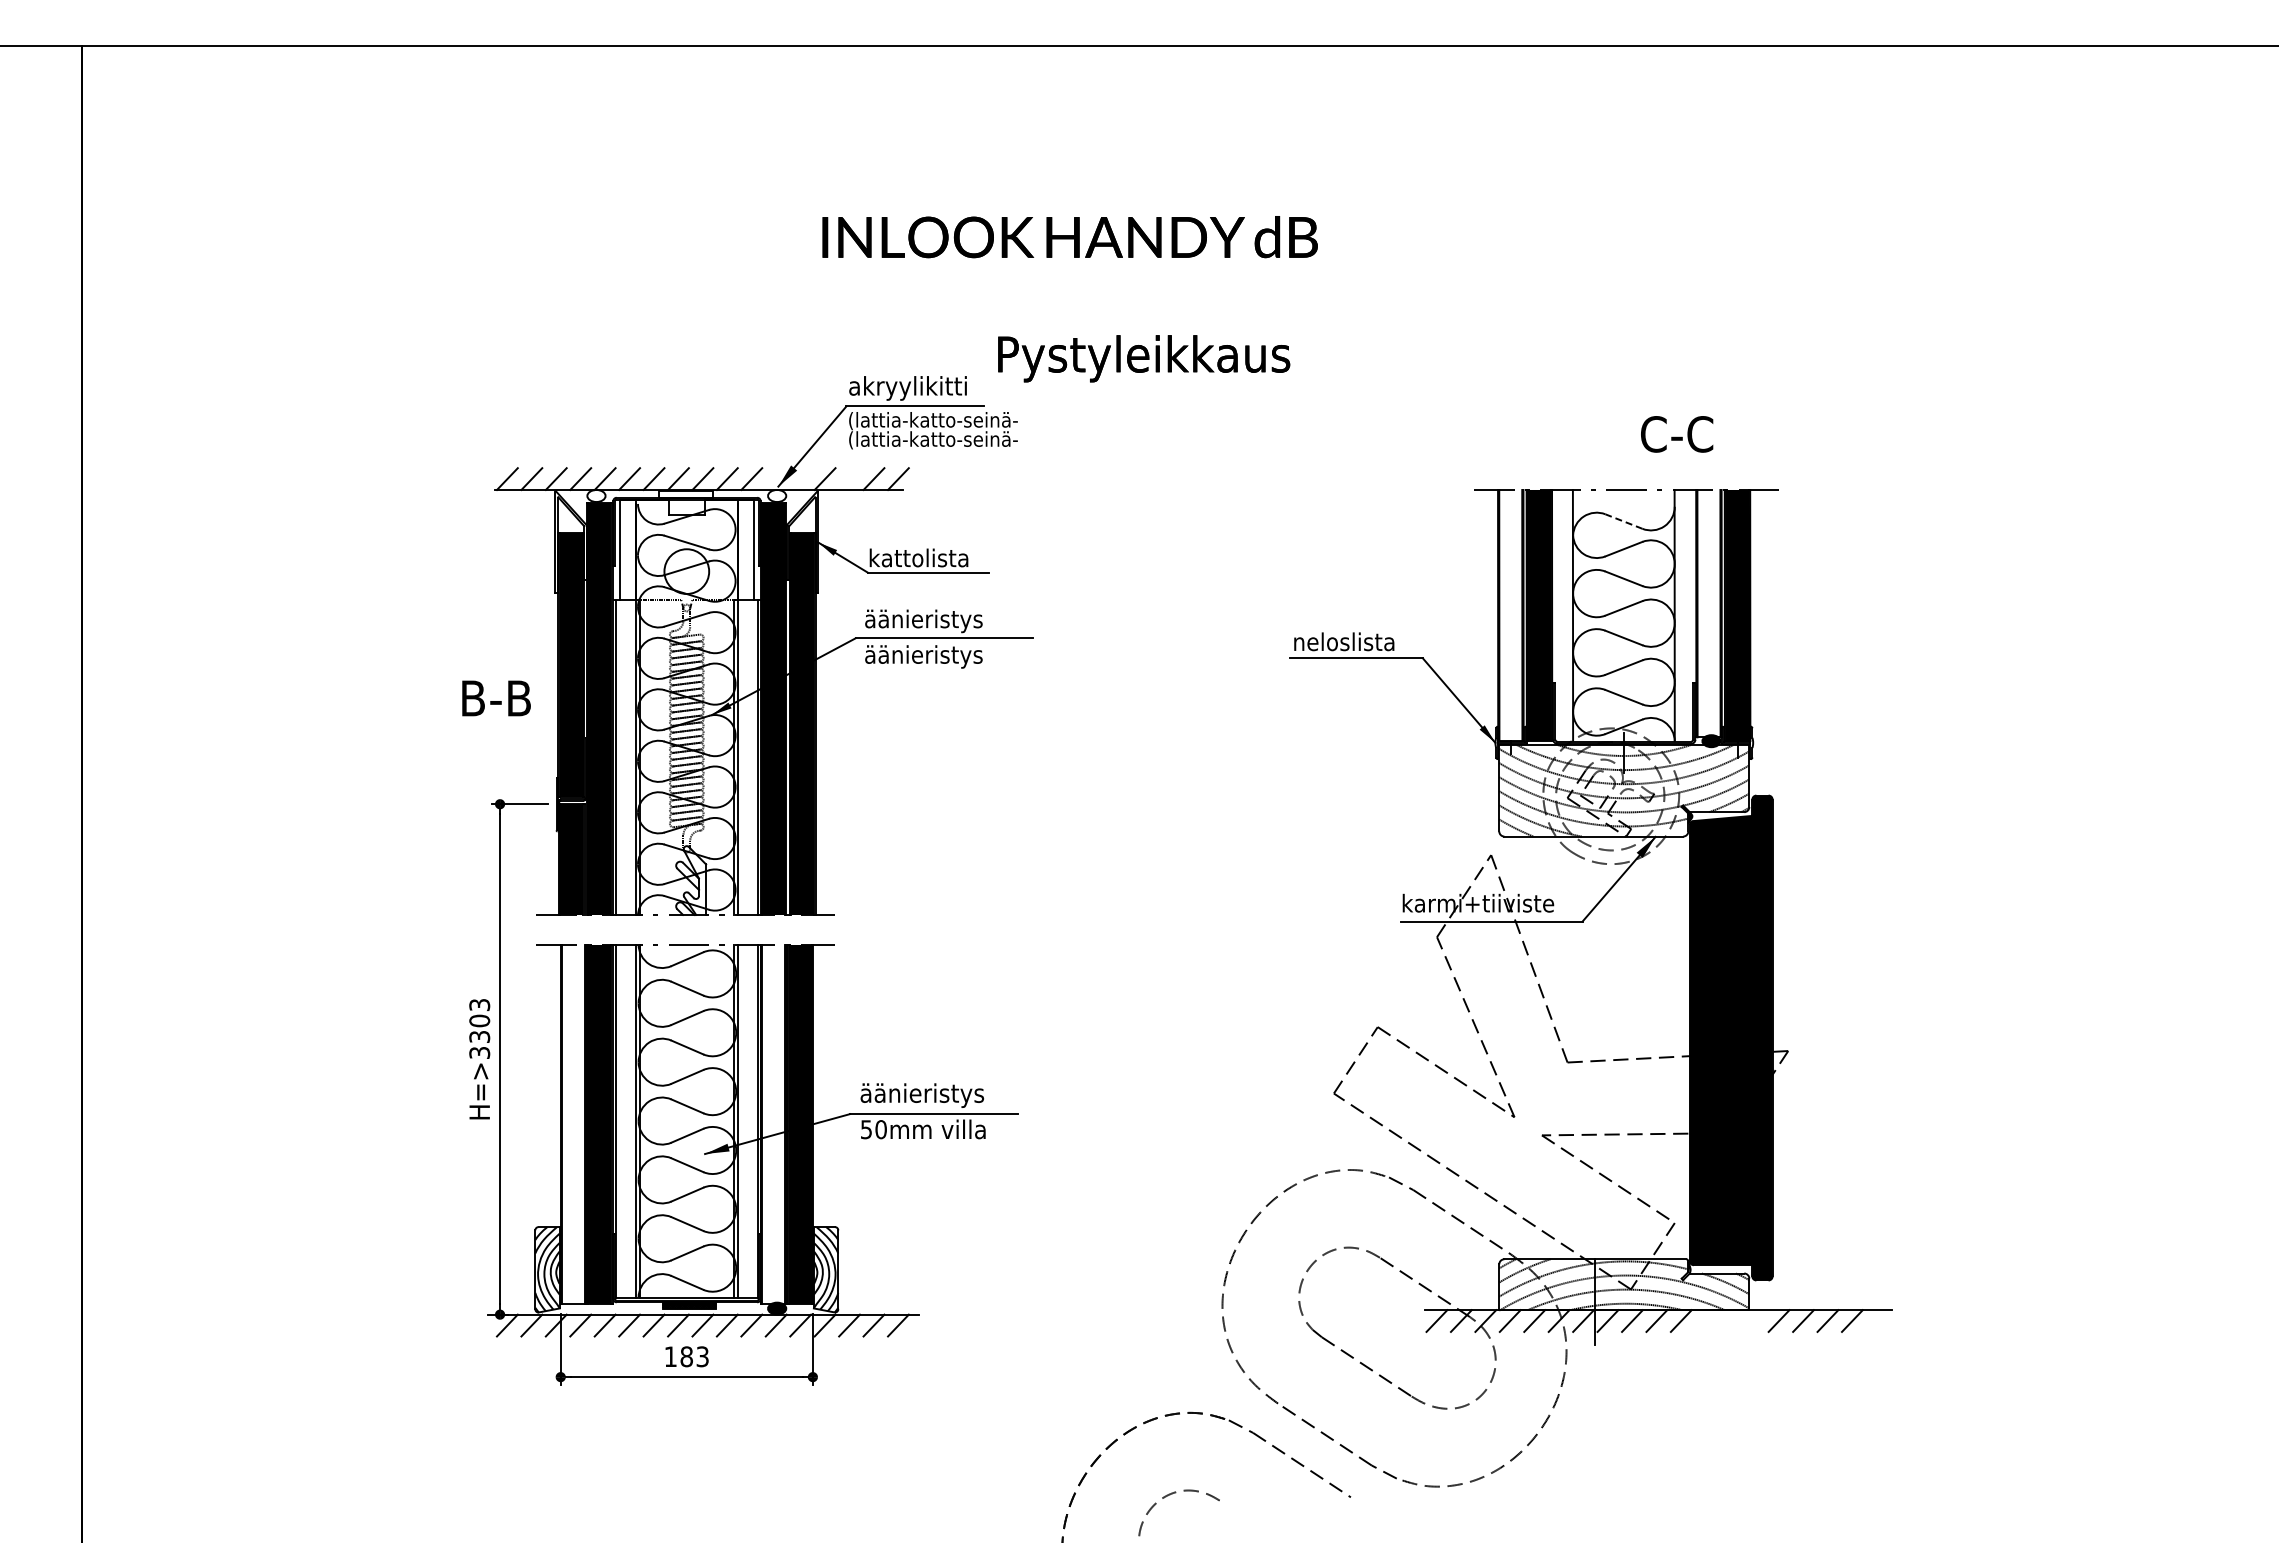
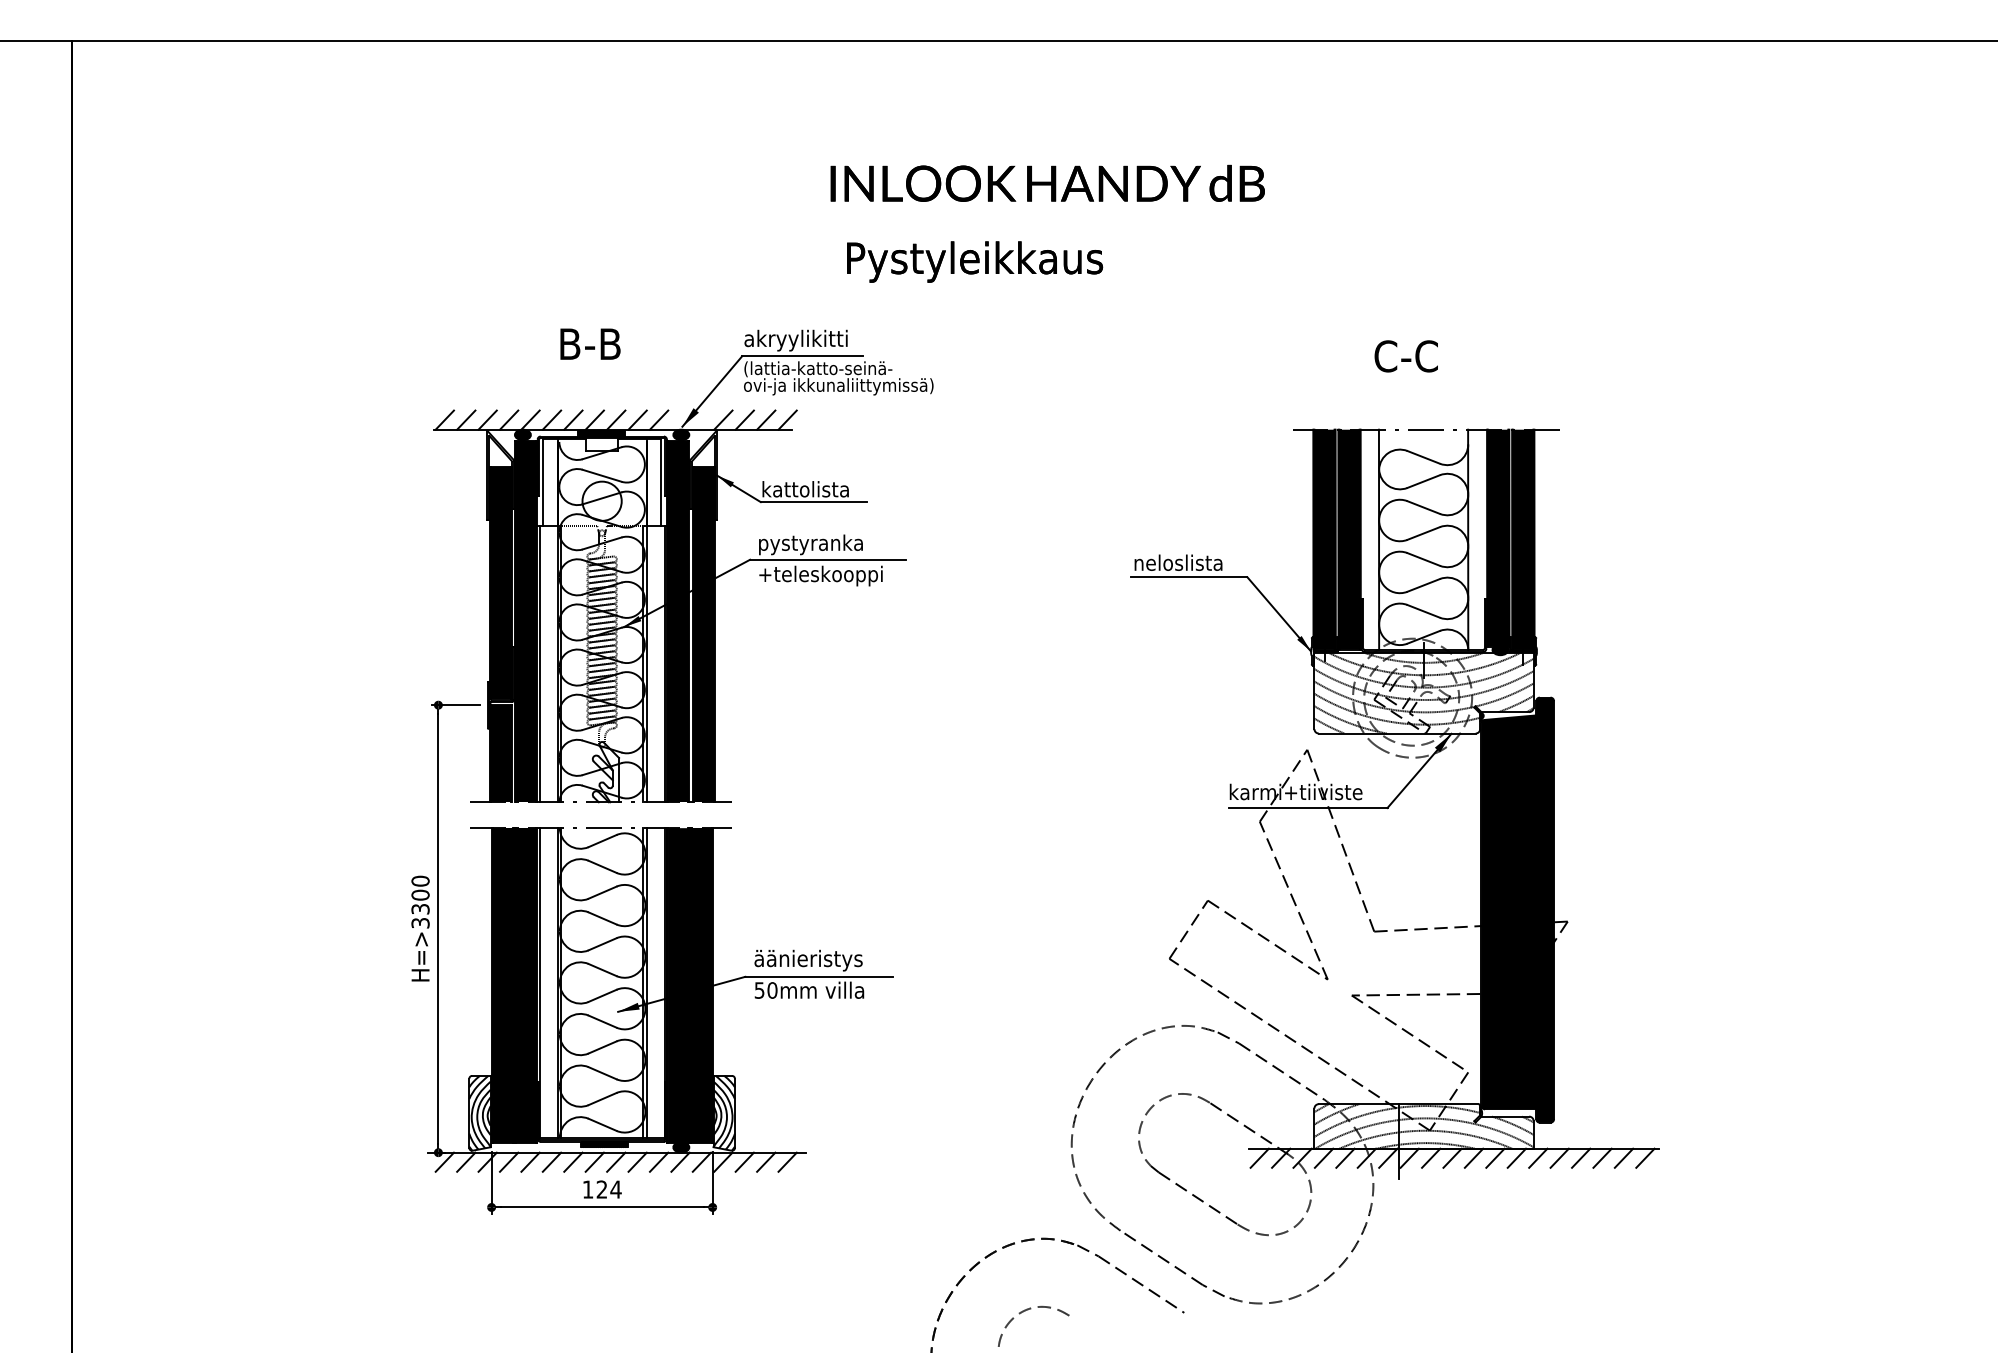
text: (1069, 237) -> (1047, 183), moved
text: (1144, 358) -> (975, 261), moved
text: (1677, 434) -> (1406, 356), moved
text: (956, 440) -> (838, 386), (lattia-katto-seinä- -> ovi-ja ikkunaliittymissä)
line: (849, 479) -> (744, 420), added
hatch: (685, 494) -> (600, 433), added
fill: (596, 496) -> (522, 435), added
fill: (777, 496) -> (681, 435), added
line: (1623, 521) -> (1423, 457), dashed -> solid
fill: (1708, 613) -> (1497, 537), added
fill: (1510, 614) -> (1324, 538), added
text: (924, 621) -> (810, 544), äänieristys -> pystyranka
text: (935, 656) -> (820, 575), äänieristys -> +teleskooppi
text: (496, 698) -> (590, 344), moved
text: (479, 1004) -> (420, 880), H=>3303 -> H=>3300
fill: (572, 1123) -> (501, 985), added
fill: (773, 1123) -> (678, 985), added
line: (1705, 1320) -> (1495, 1157), added
line: (1729, 1320) -> (1516, 1157), added
line: (1754, 1320) -> (1538, 1157), added
line: (1876, 1320) -> (1645, 1157), added
text: (694, 1356) -> (608, 1189), 183 -> 124

